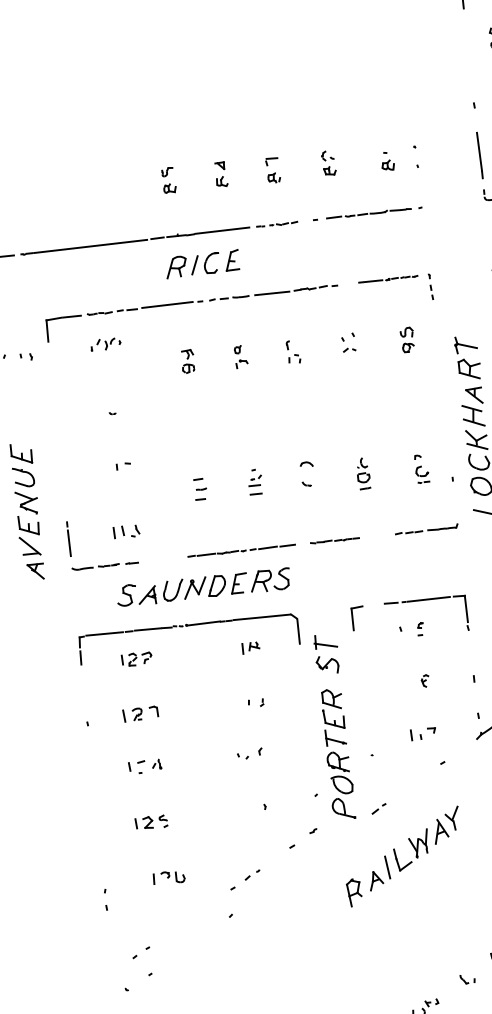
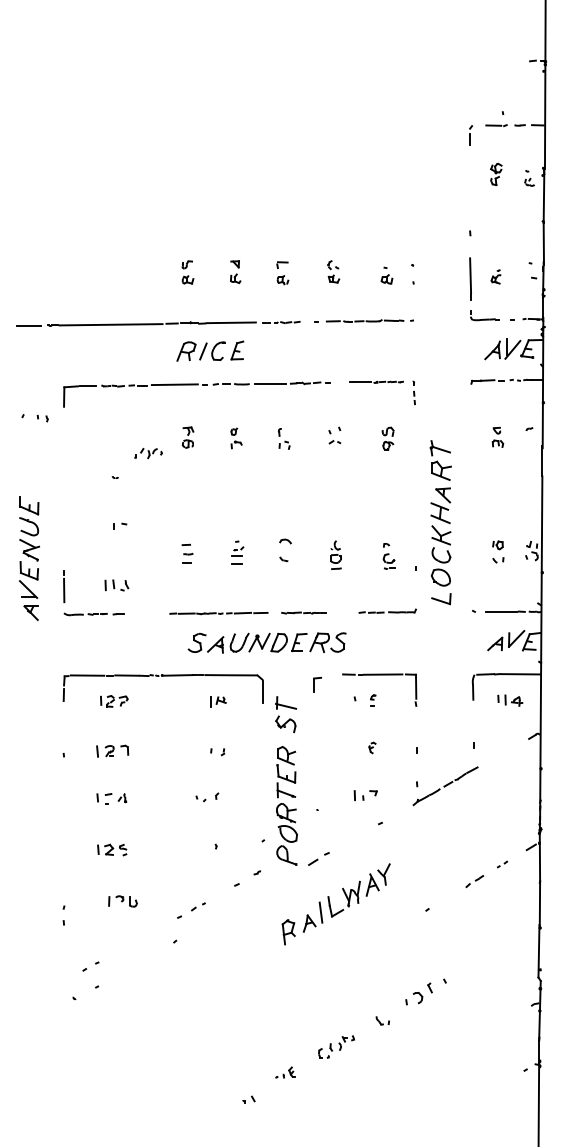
part: (105, 344) -> (148, 453), moved
part: (202, 587) -> (266, 642), moved
part: (357, 617) -> (317, 684), size x0.7
part: (378, 808) -> (318, 858), size x1.6

